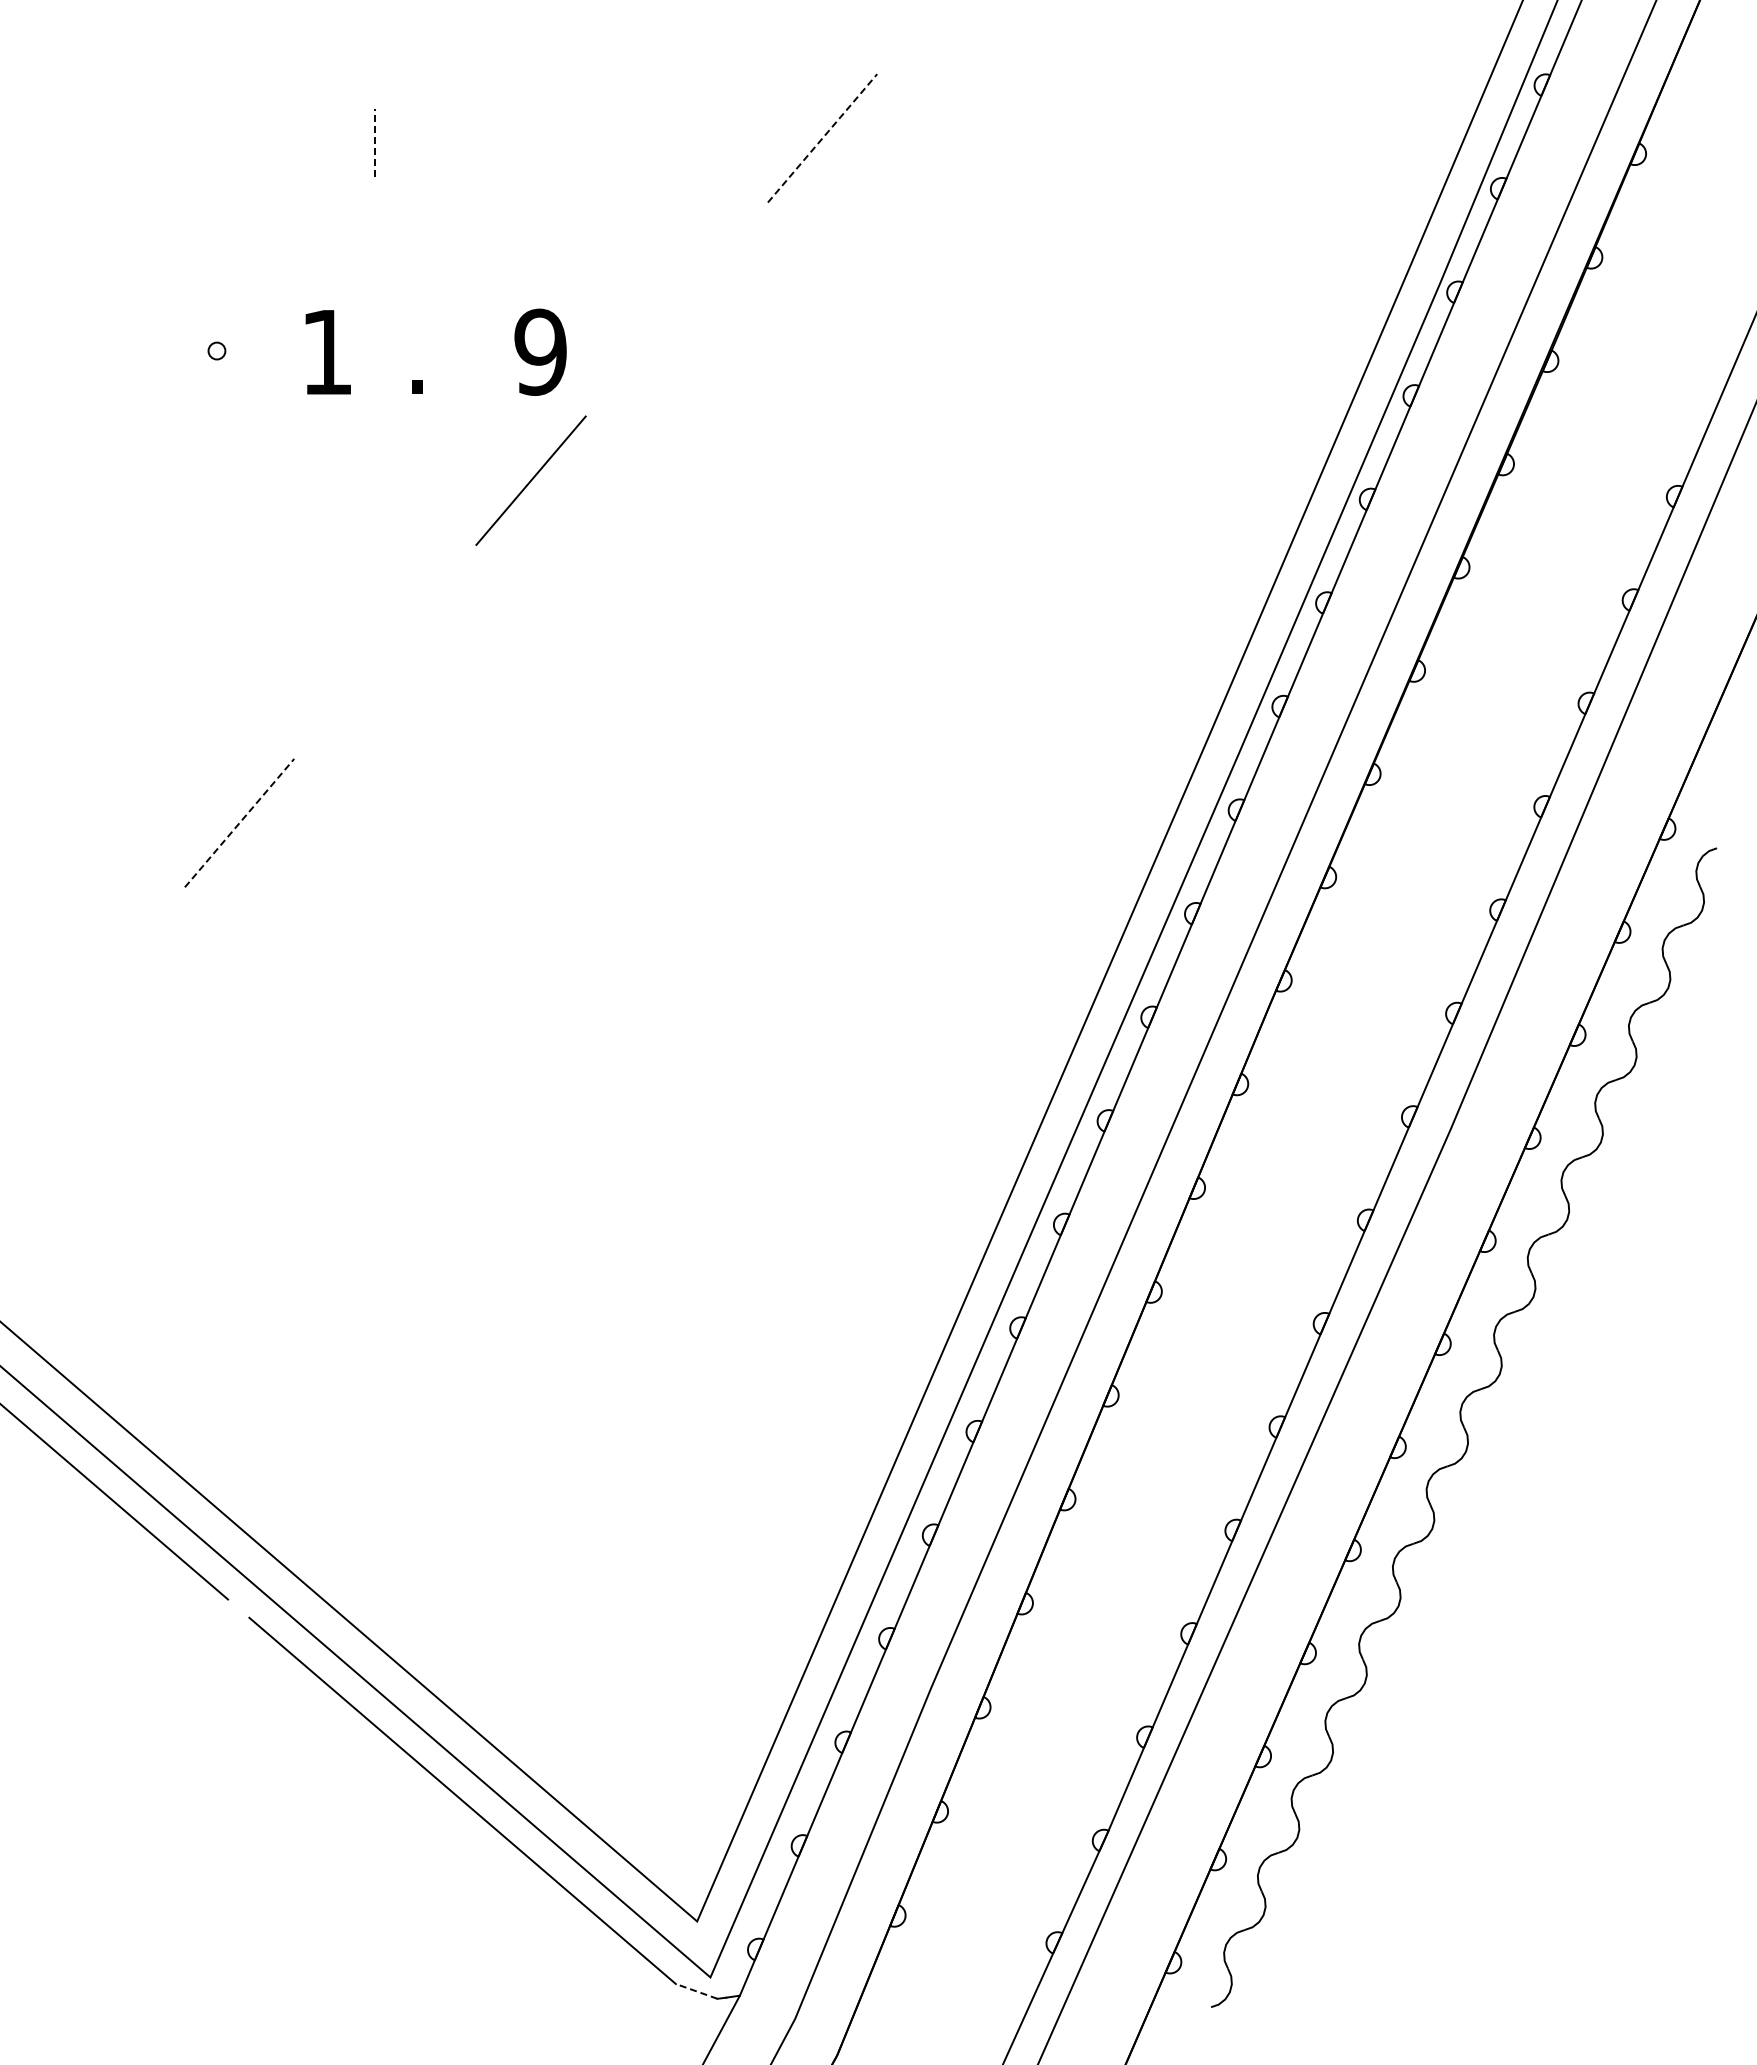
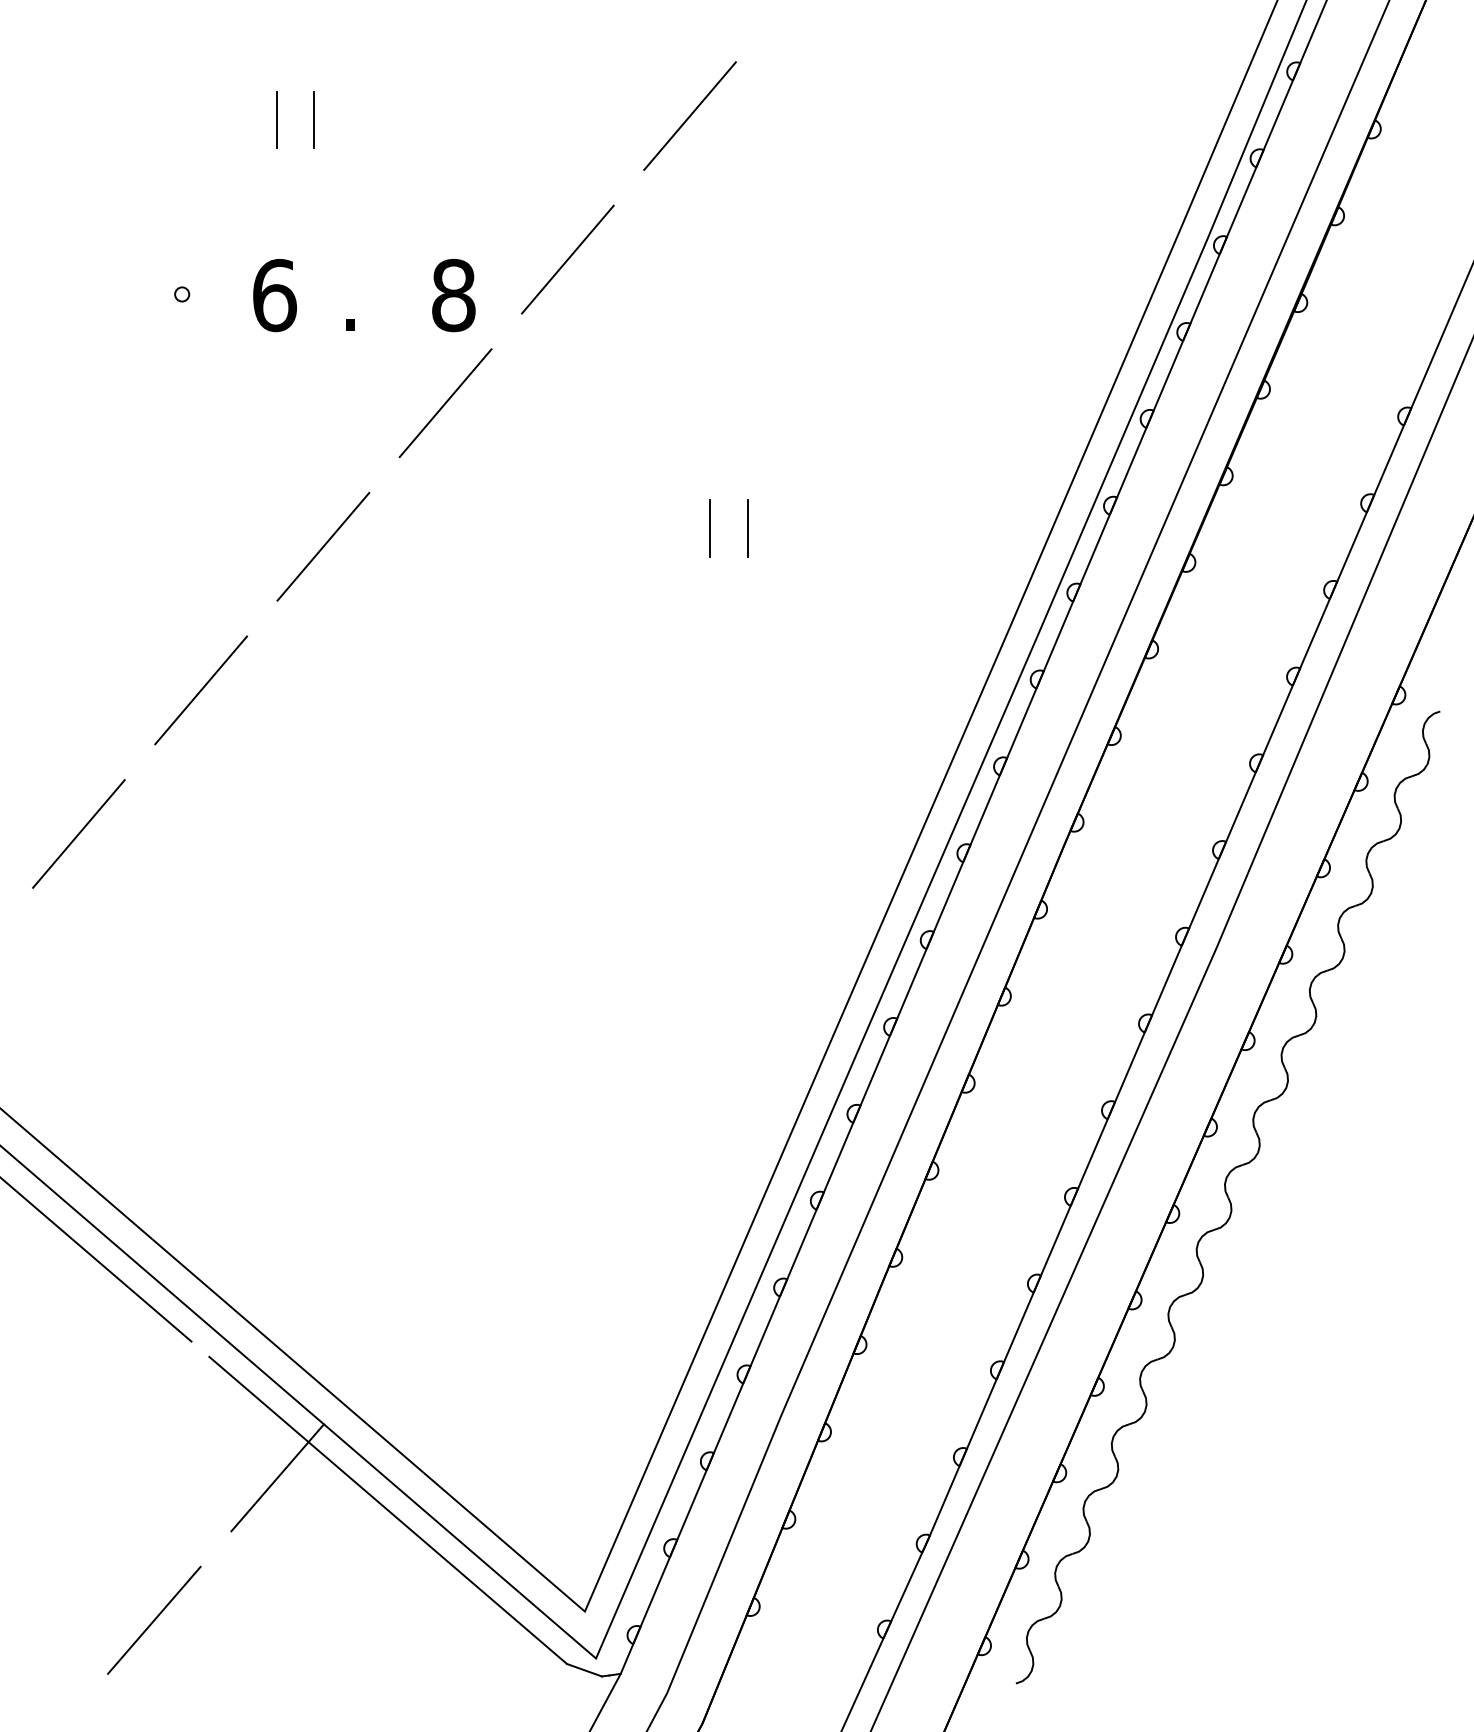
line: (822, 137) -> (690, 115), dashed -> solid
line: (329, 142) -> (276, 119), added
line: (374, 142) -> (314, 119), dashed -> solid
line: (676, 309) -> (567, 259), added
text: (327, 351) -> (274, 294), 1 -> 6
text: (540, 351) -> (453, 294), 9 -> 8
line: (846, 629) -> (710, 528), added
line: (891, 629) -> (747, 528), added
line: (385, 651) -> (323, 546), added
line: (239, 822) -> (201, 689), dashed -> solid
line: (93, 994) -> (78, 834), added
line: (330, 1761) -> (277, 1477), added
line: (183, 1931) -> (154, 1619), added
line: (696, 1991) -> (584, 1670), dashed -> solid

